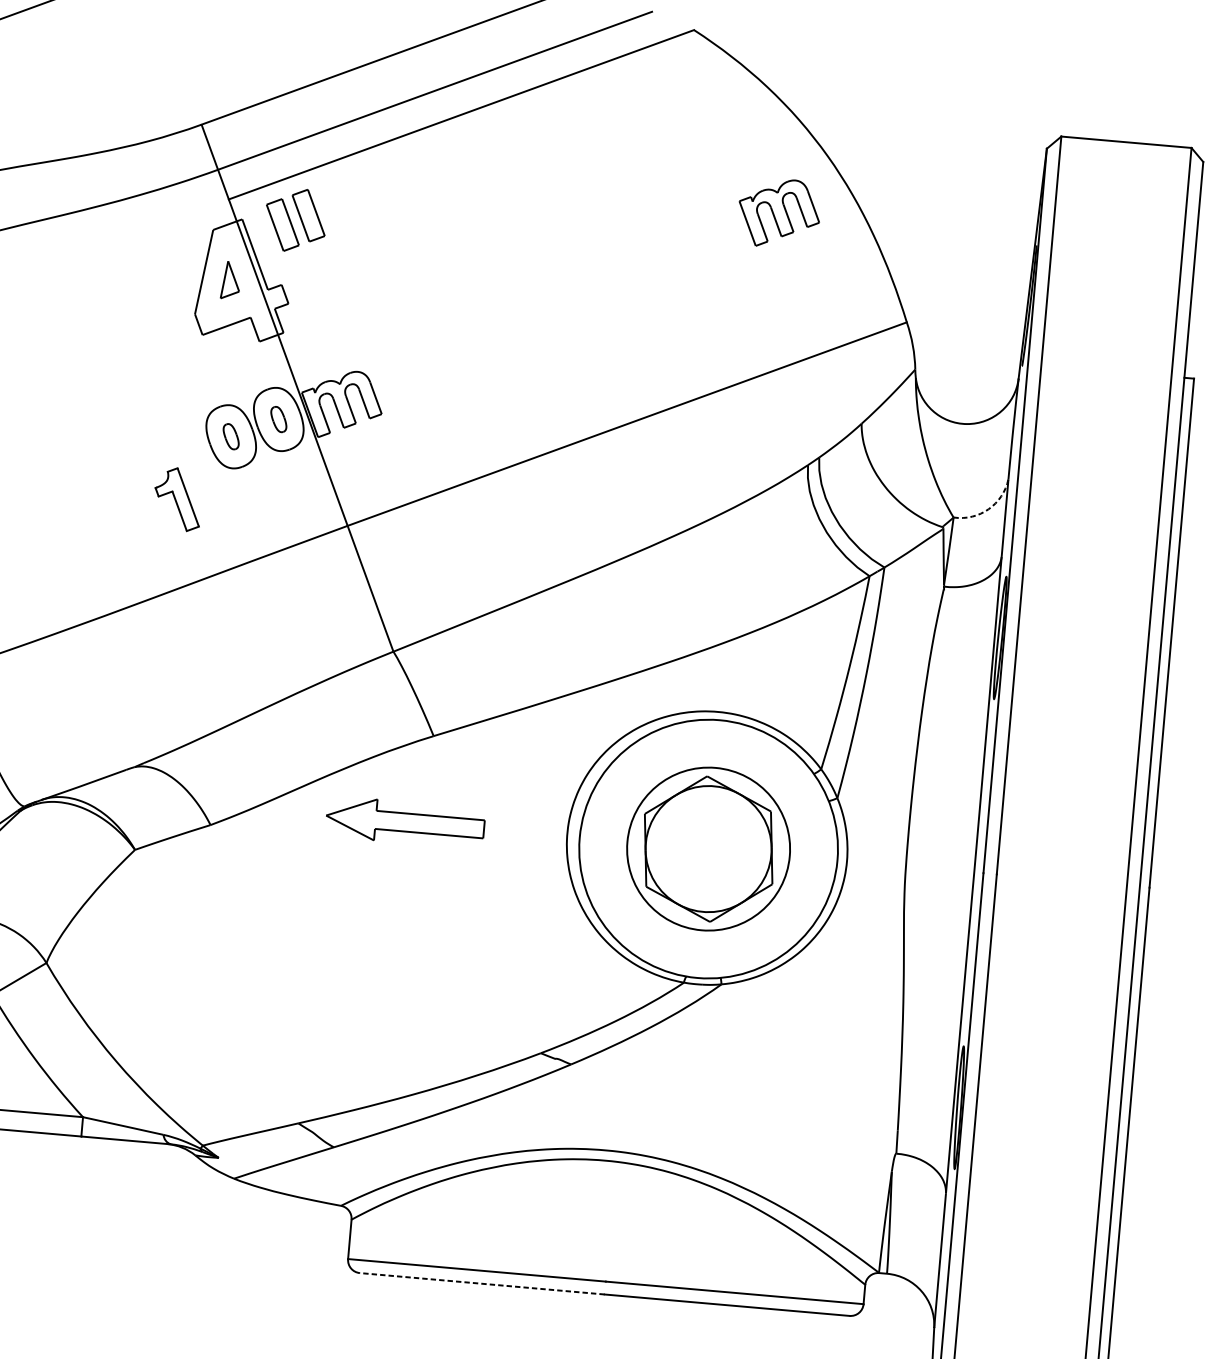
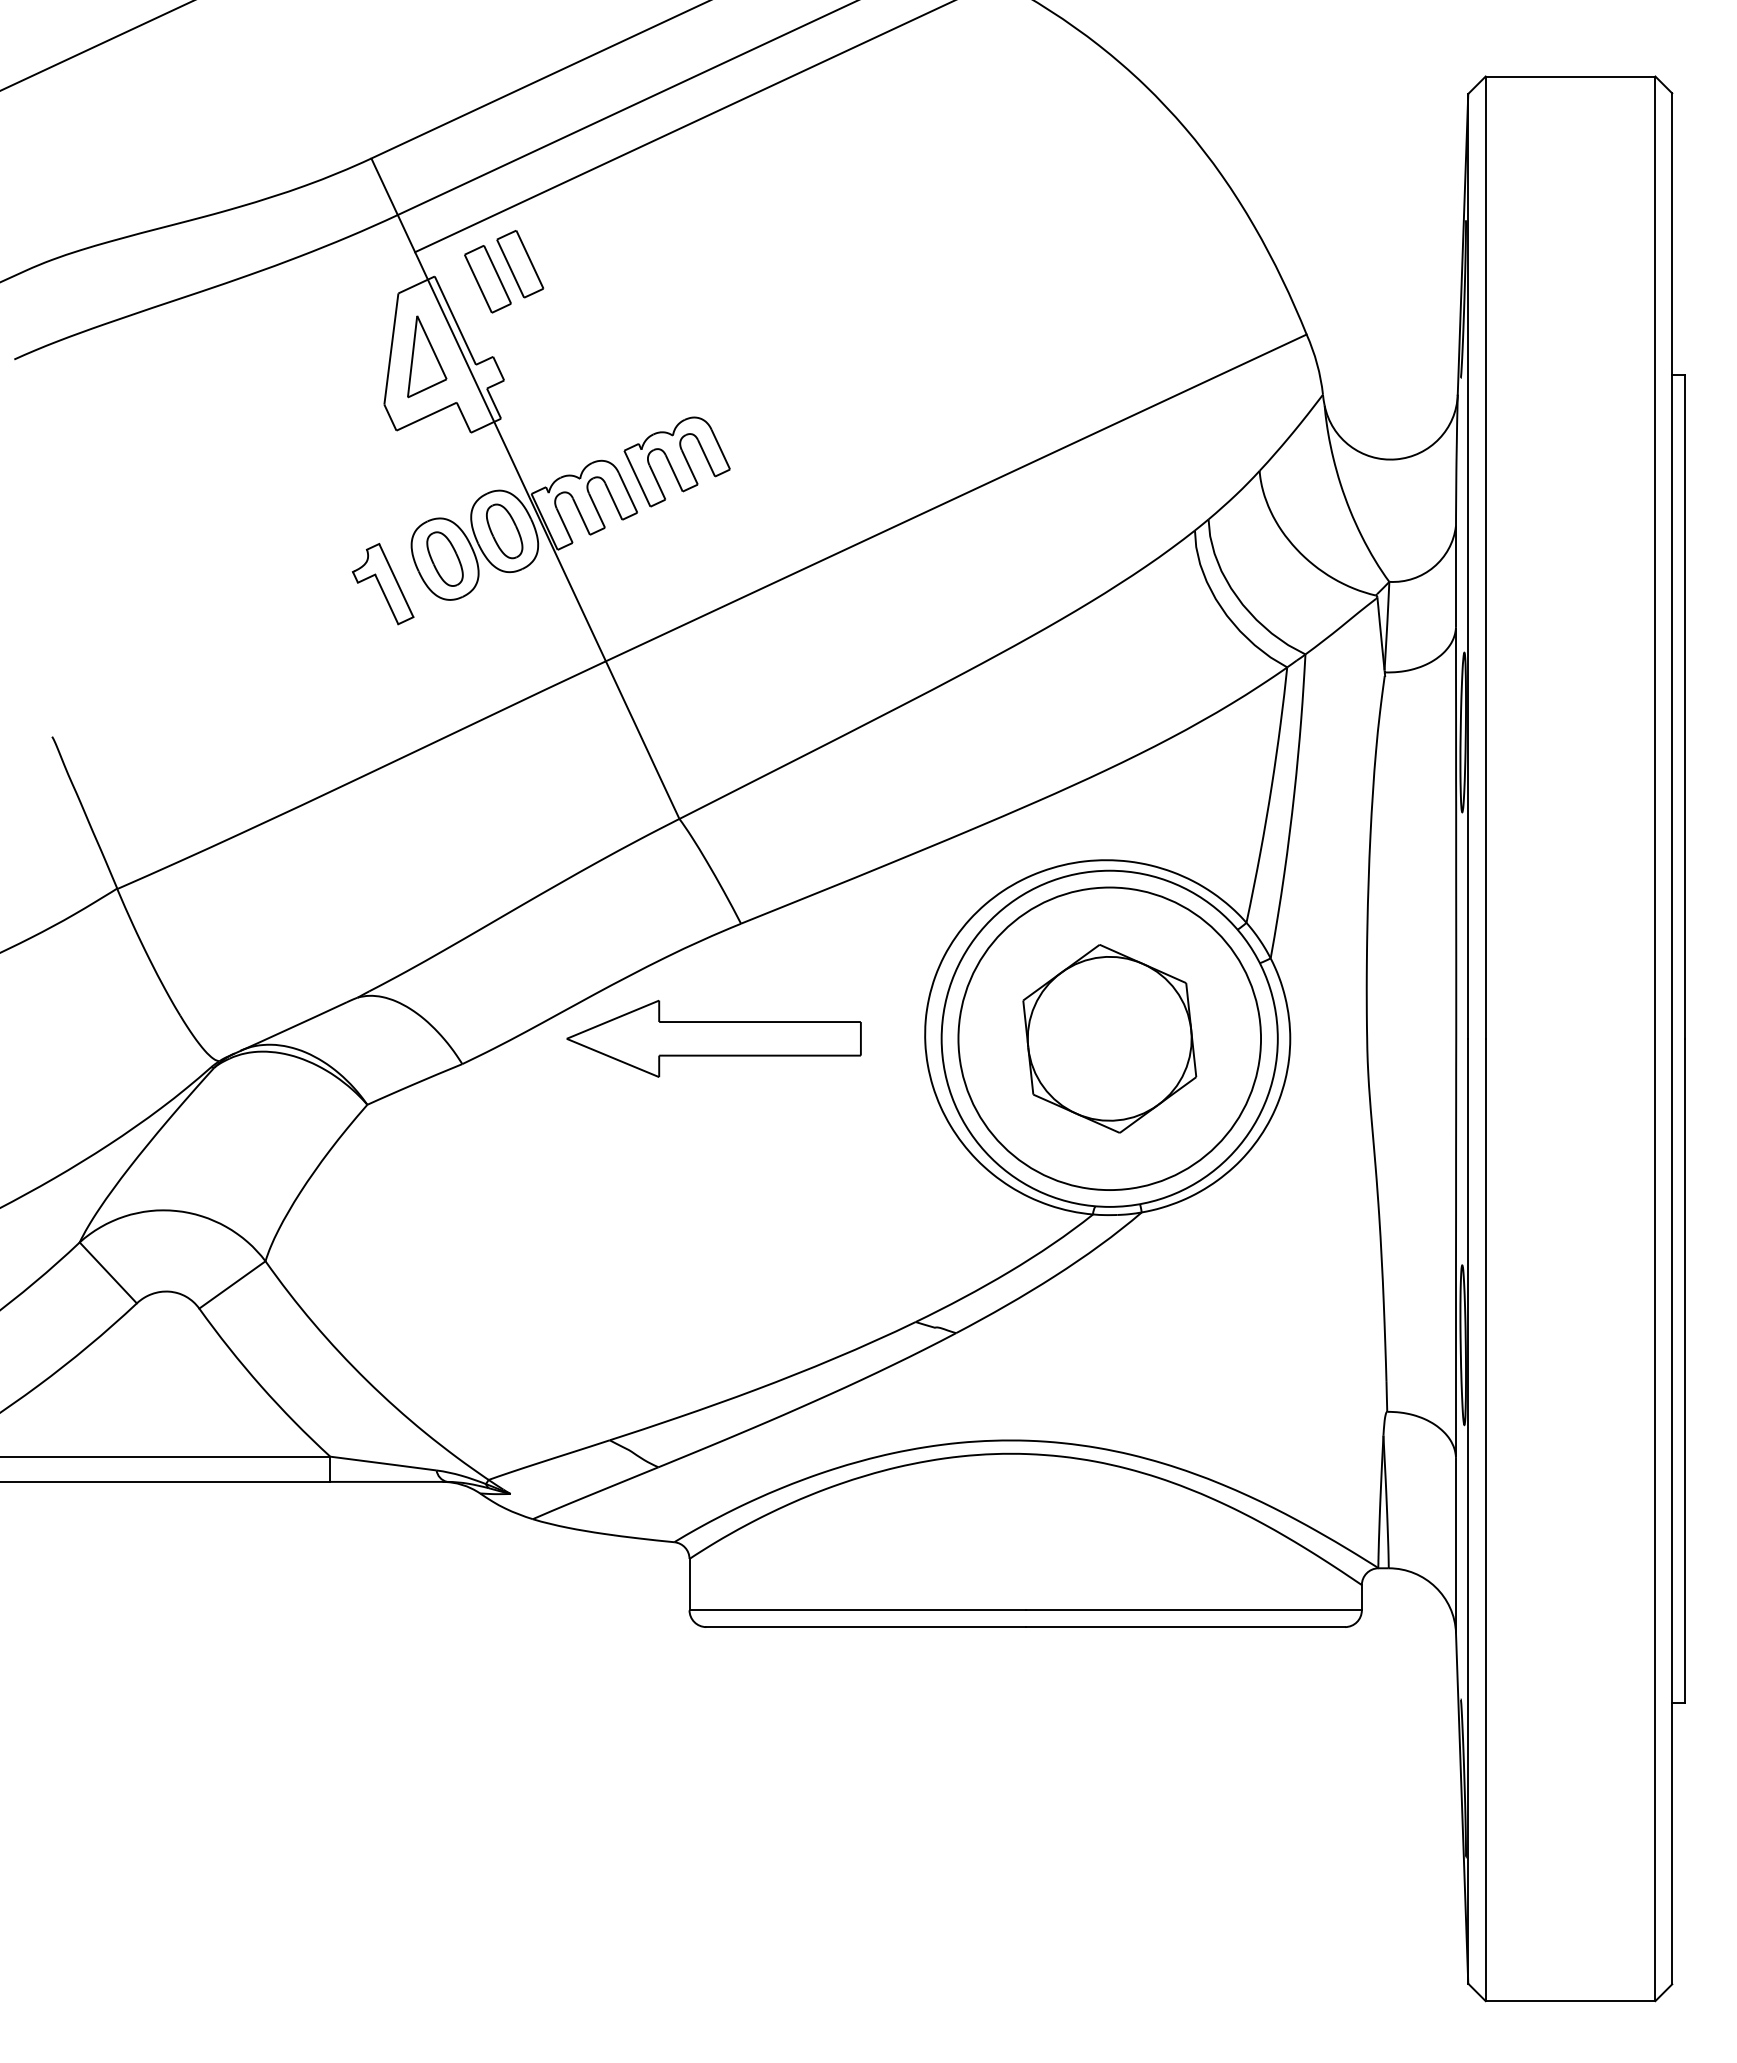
part: (778, 213) -> (676, 461), moved
part: (231, 280) -> (427, 356), size x1.67
part: (278, 419) -> (504, 531), size x1.67
part: (230, 436) -> (444, 558), size x1.67
part: (177, 499) -> (382, 584), moved
arc: (988, 509) -> (1433, 567), dashed -> solid
part: (404, 822) -> (713, 1038), size x1.43
circle: (708, 848) -> (1109, 1038), size x1.43
line: (482, 1284) -> (866, 1627), dashed -> solid

